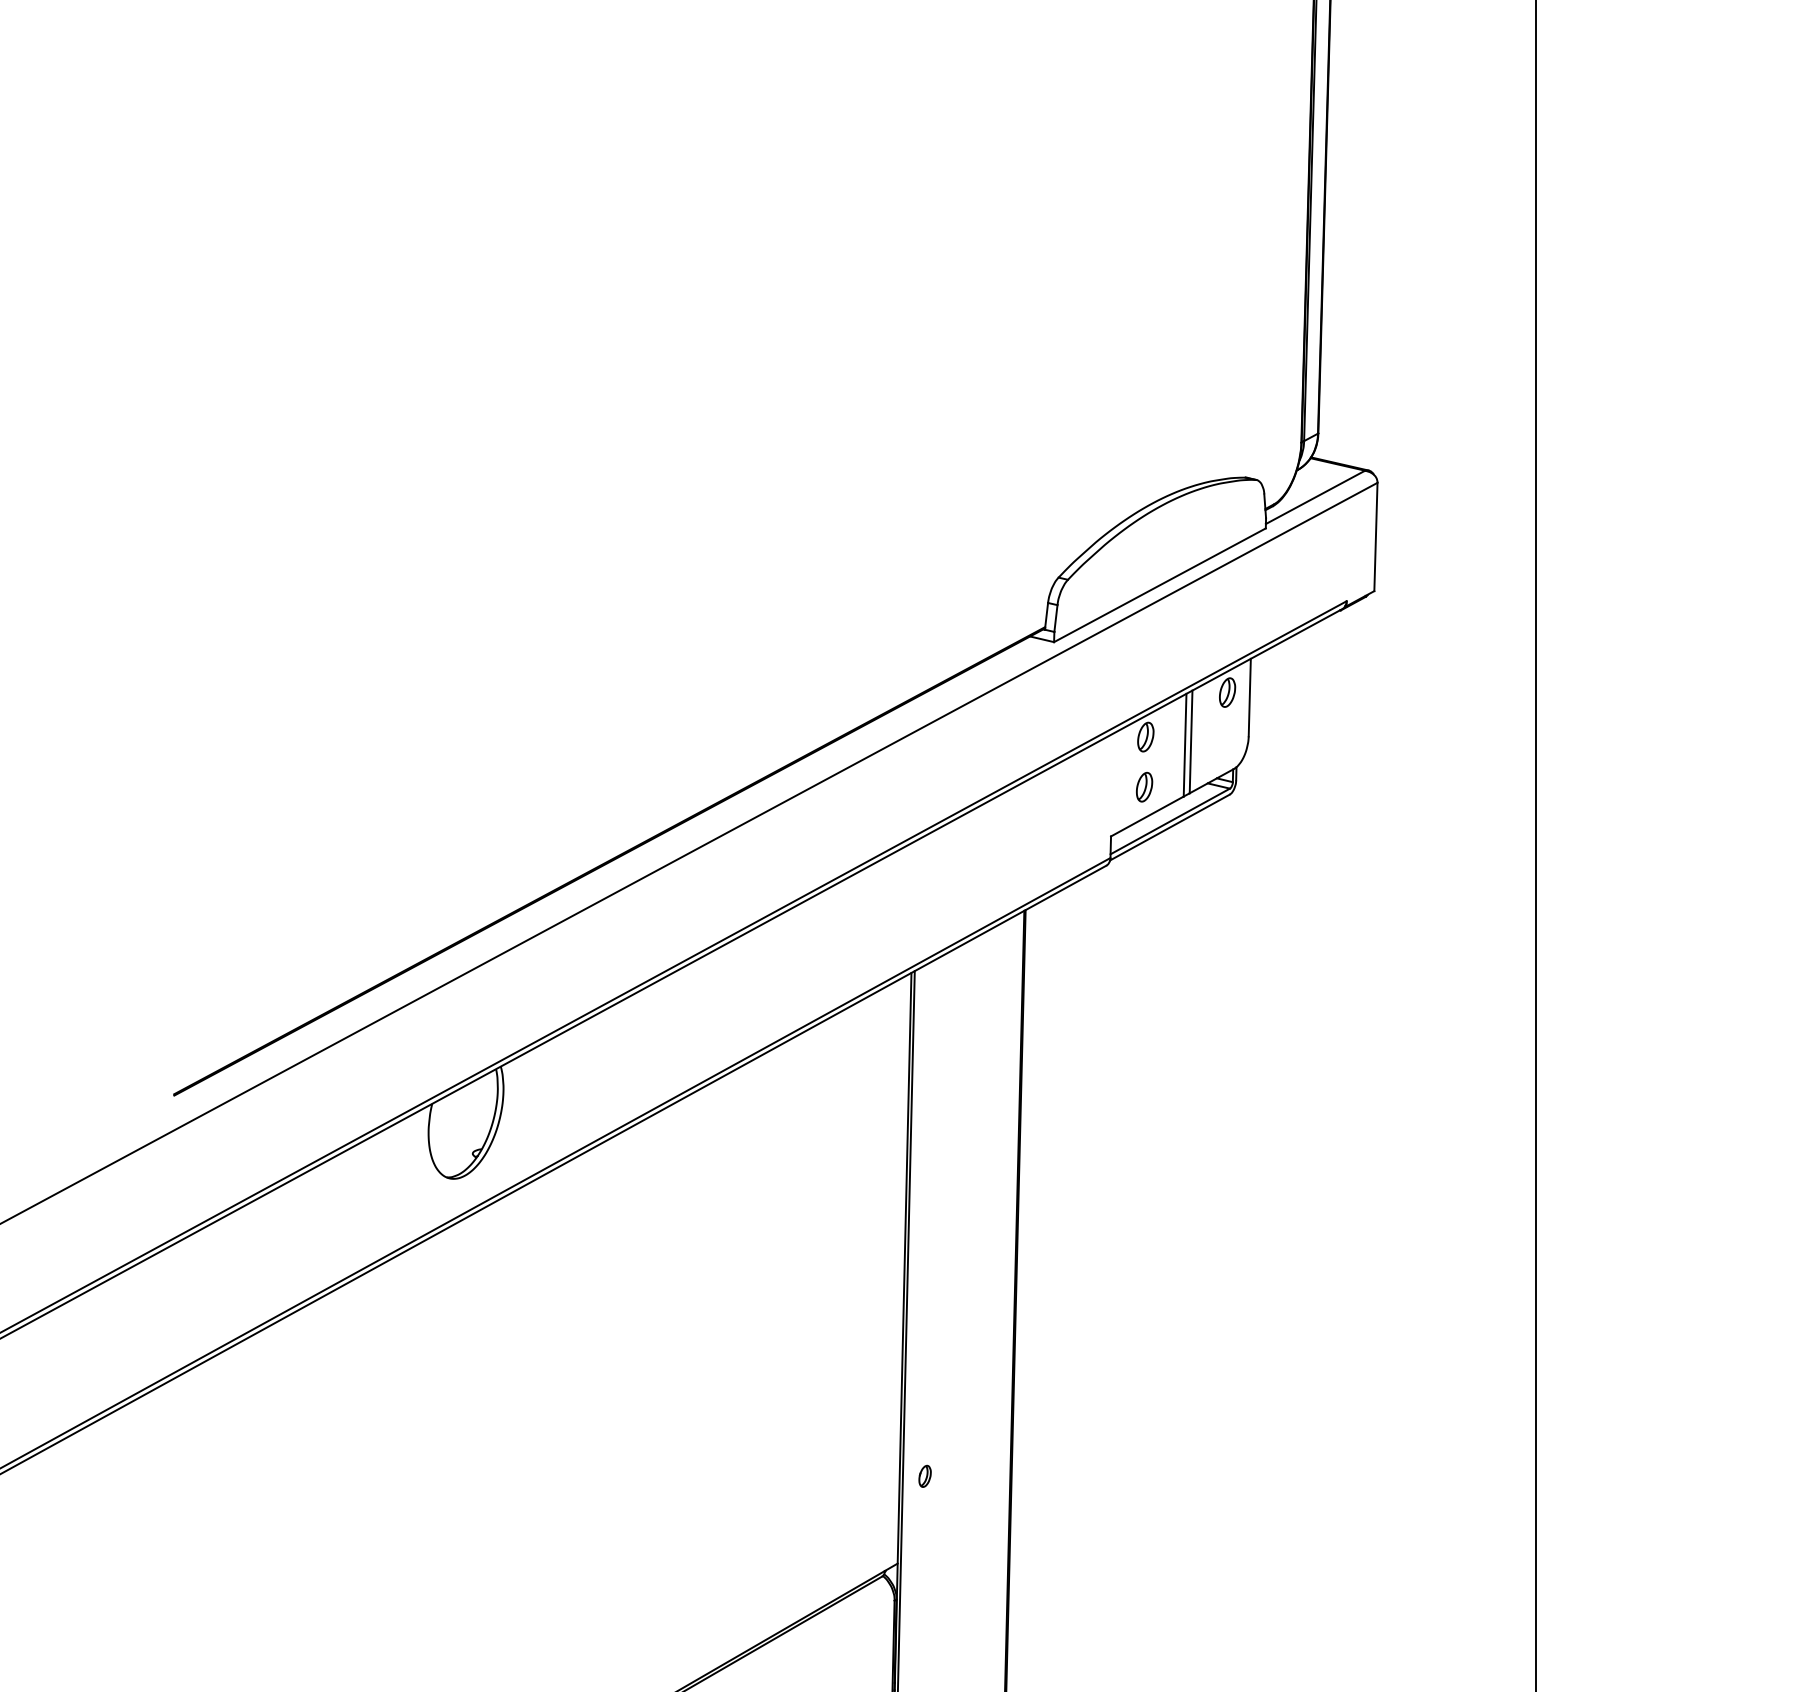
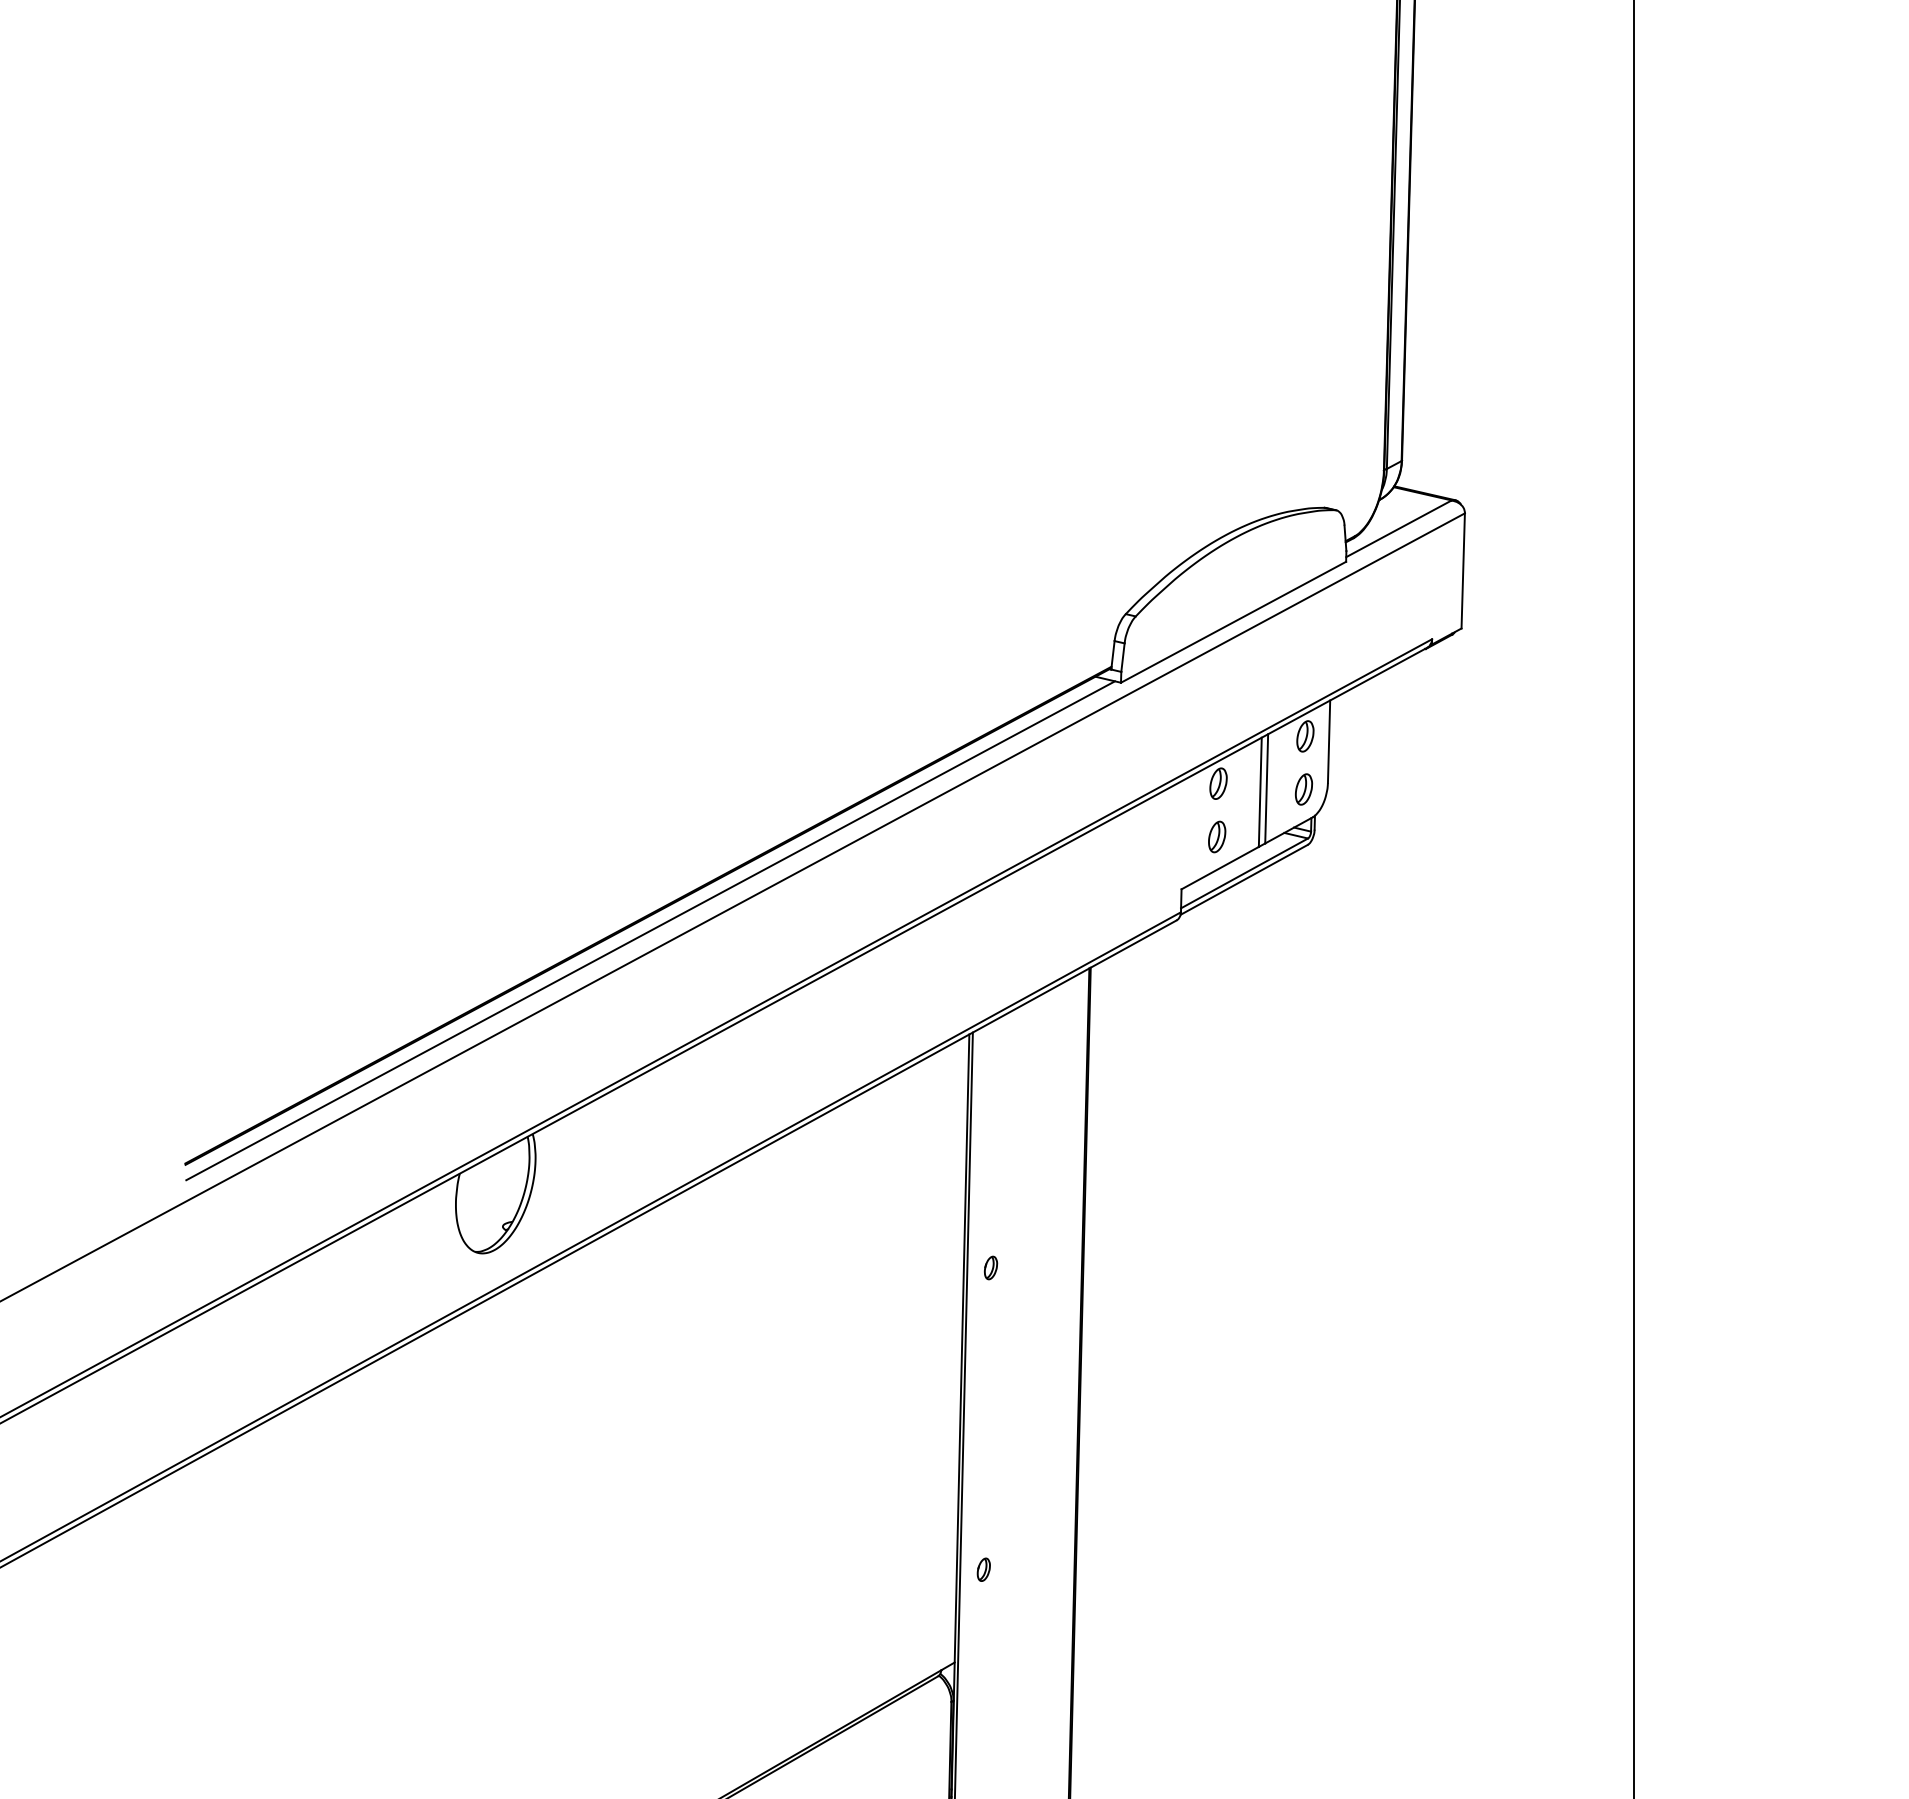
part: (1225, 742) -> (1303, 789), added
line: (611, 875) -> (650, 930), added
part: (931, 1192) -> (990, 1267), added

